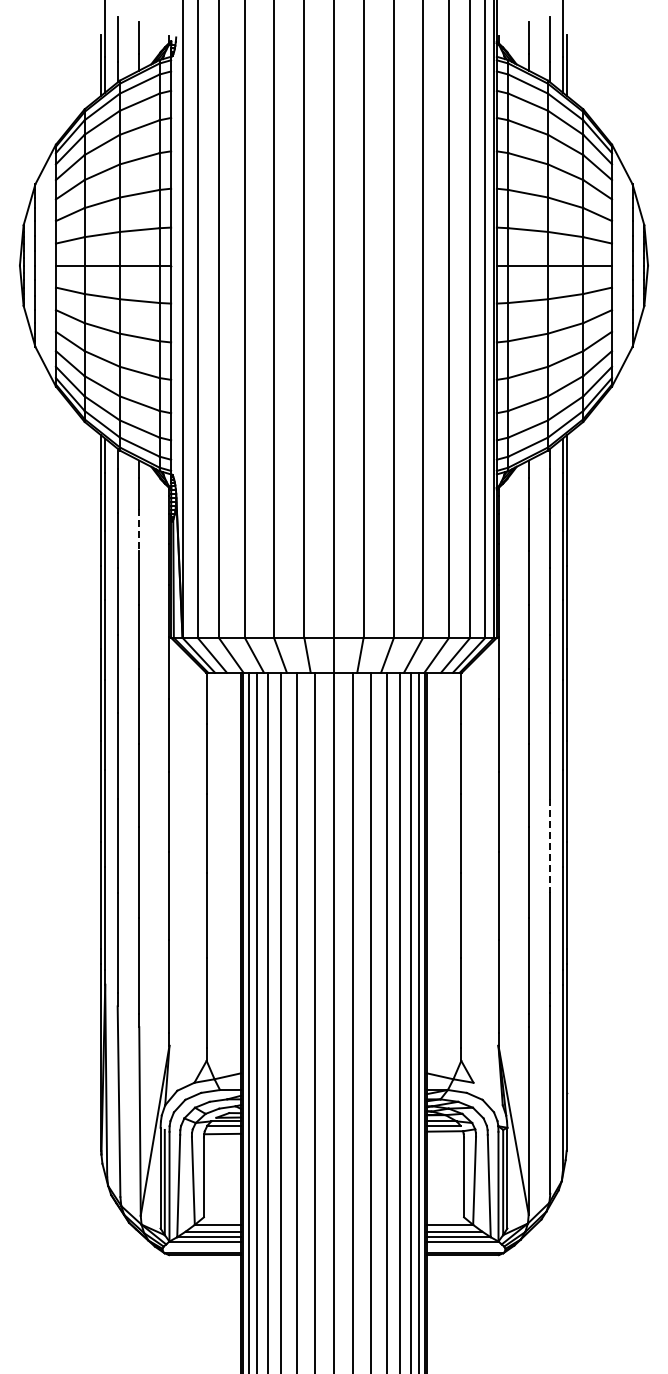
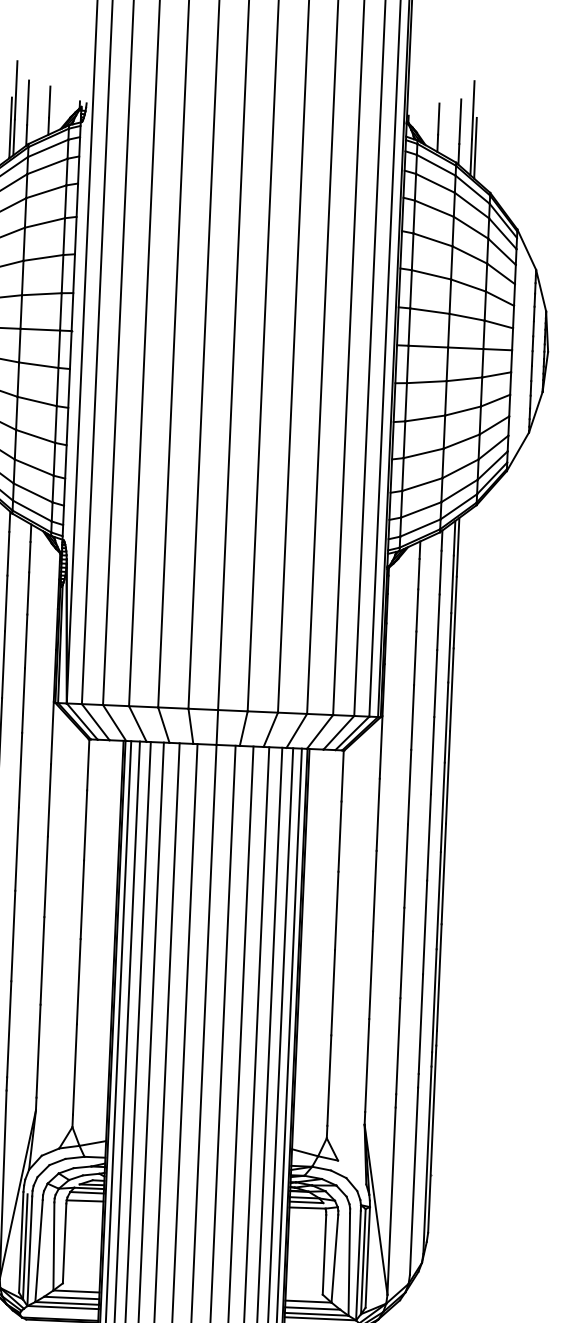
line: (139, 530) -> (28, 594), dashed -> solid
line: (550, 846) -> (425, 927), dashed -> solid

